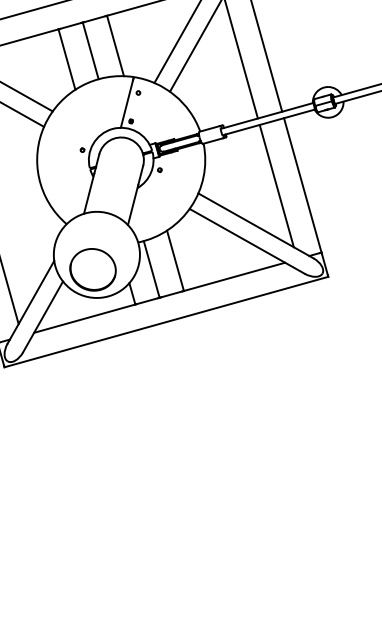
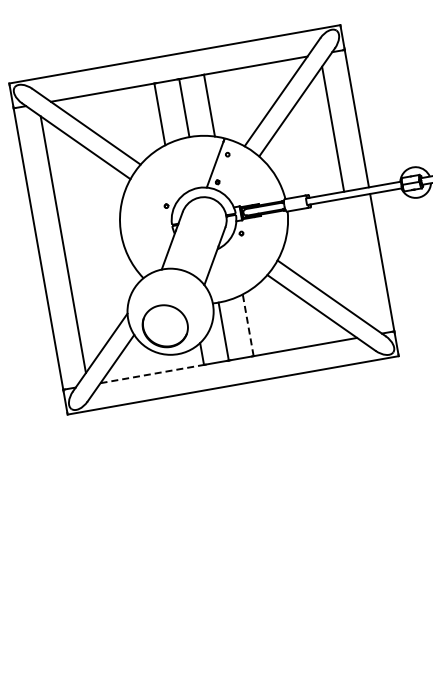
line: (276, 185) -> (356, 260), removed
line: (175, 259) -> (248, 324), solid -> dashed
line: (85, 319) -> (152, 374), solid -> dashed

